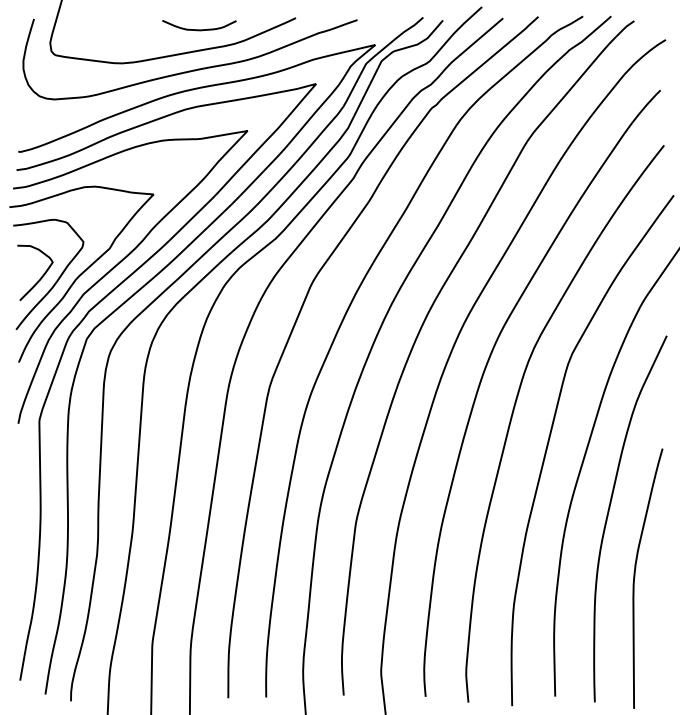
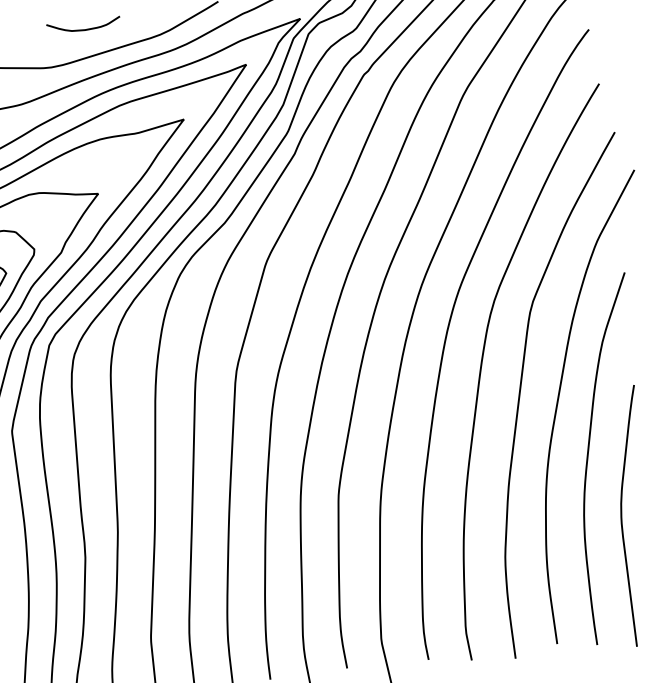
curve: (199, 29) -> (84, 29), moved

